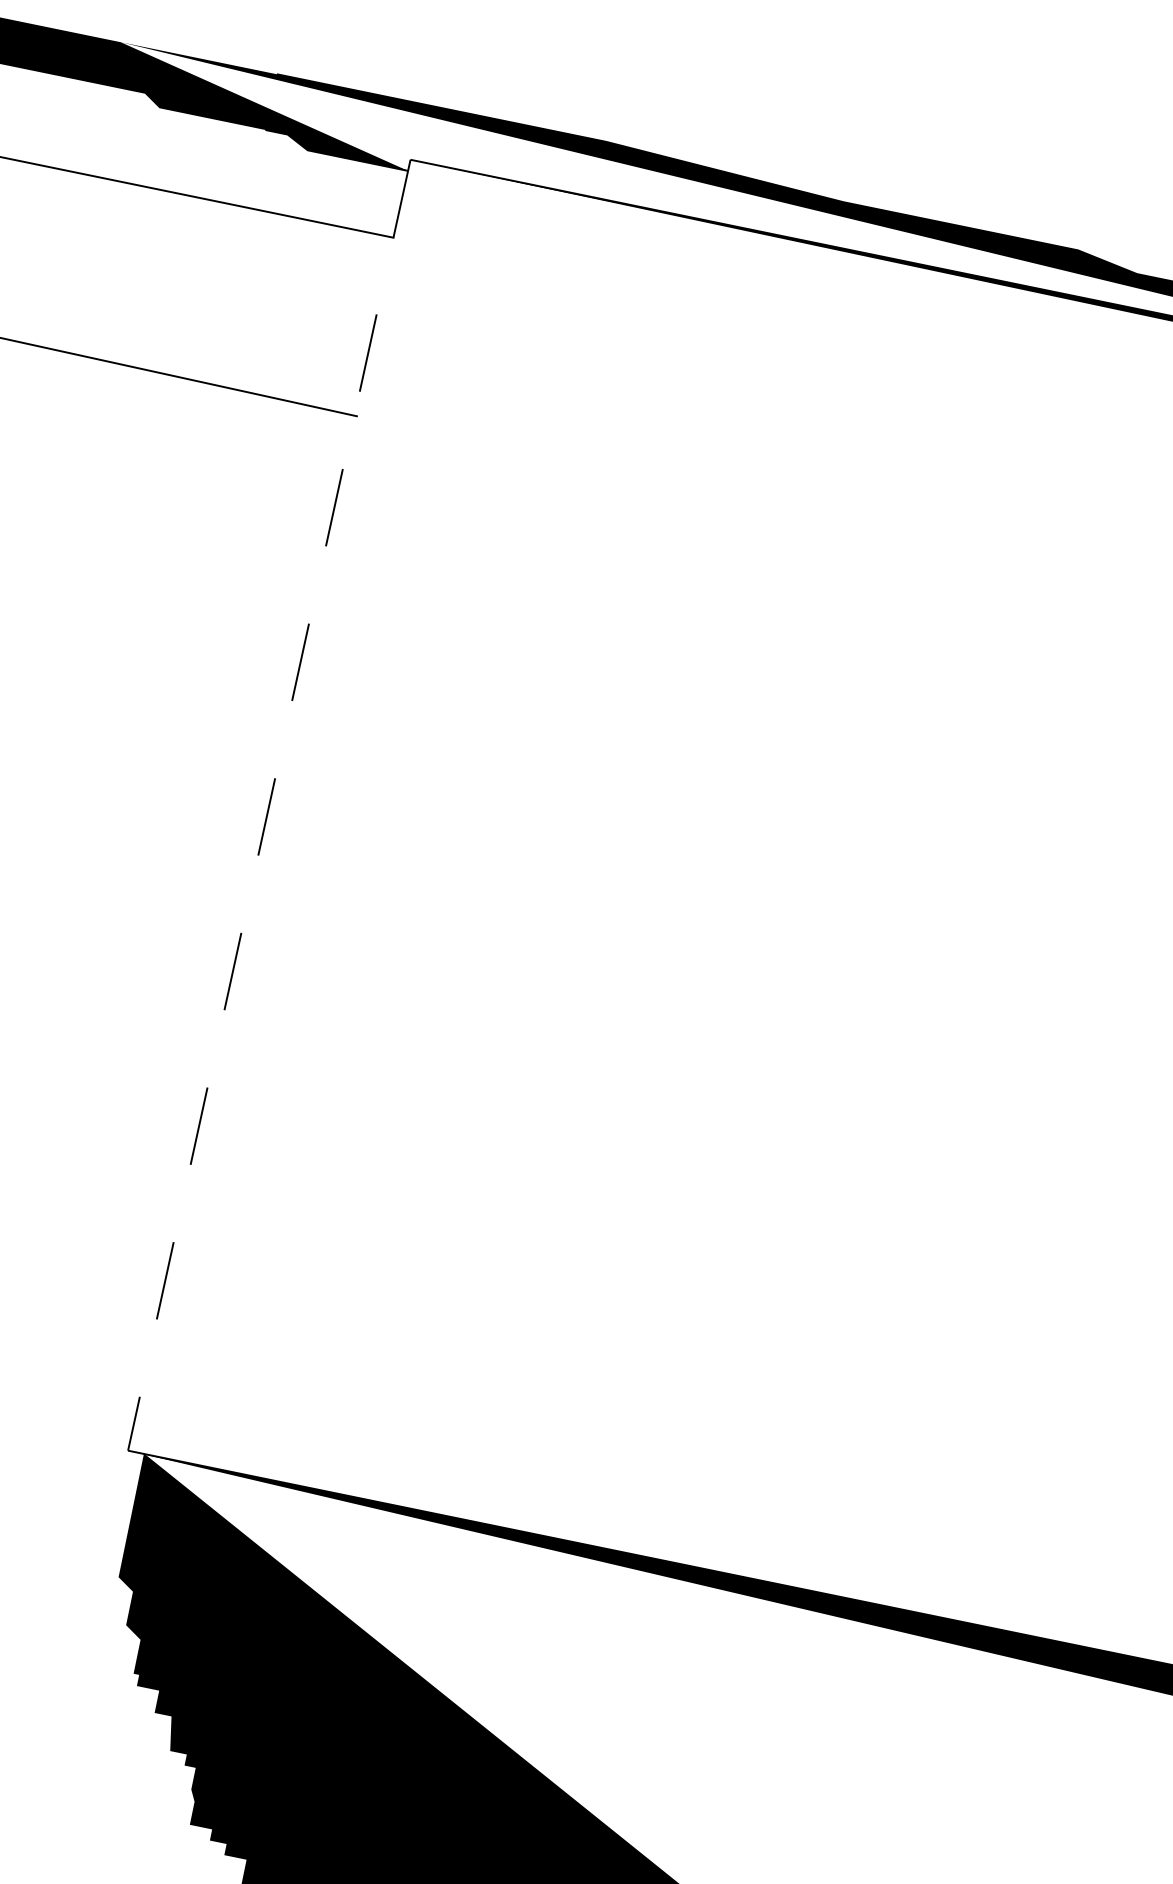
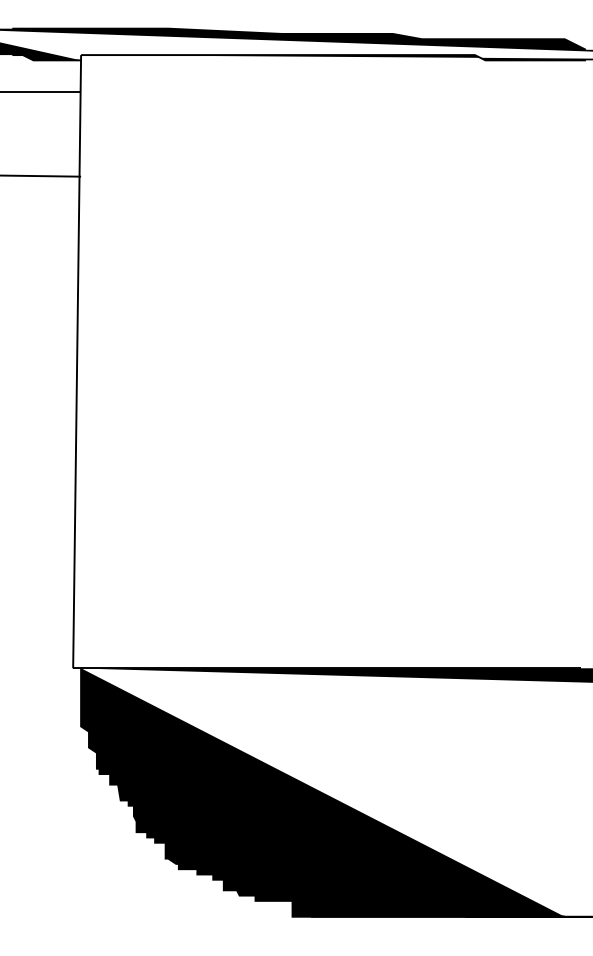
line: (270, 805) -> (77, 361), dashed -> solid

